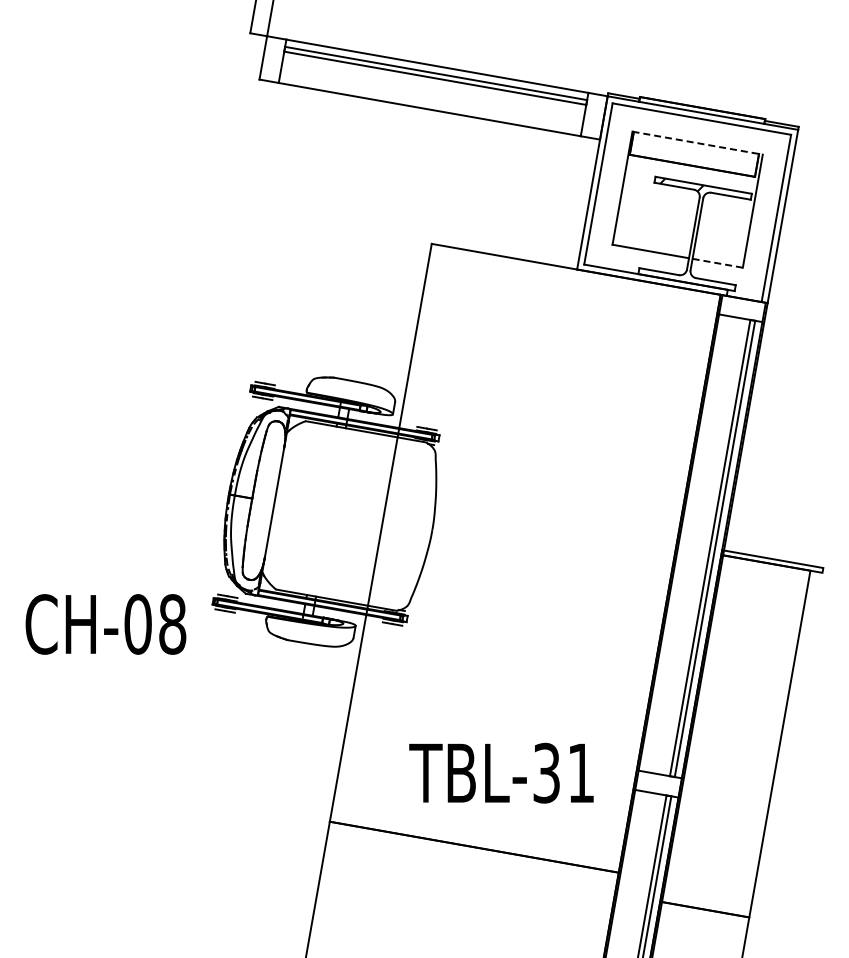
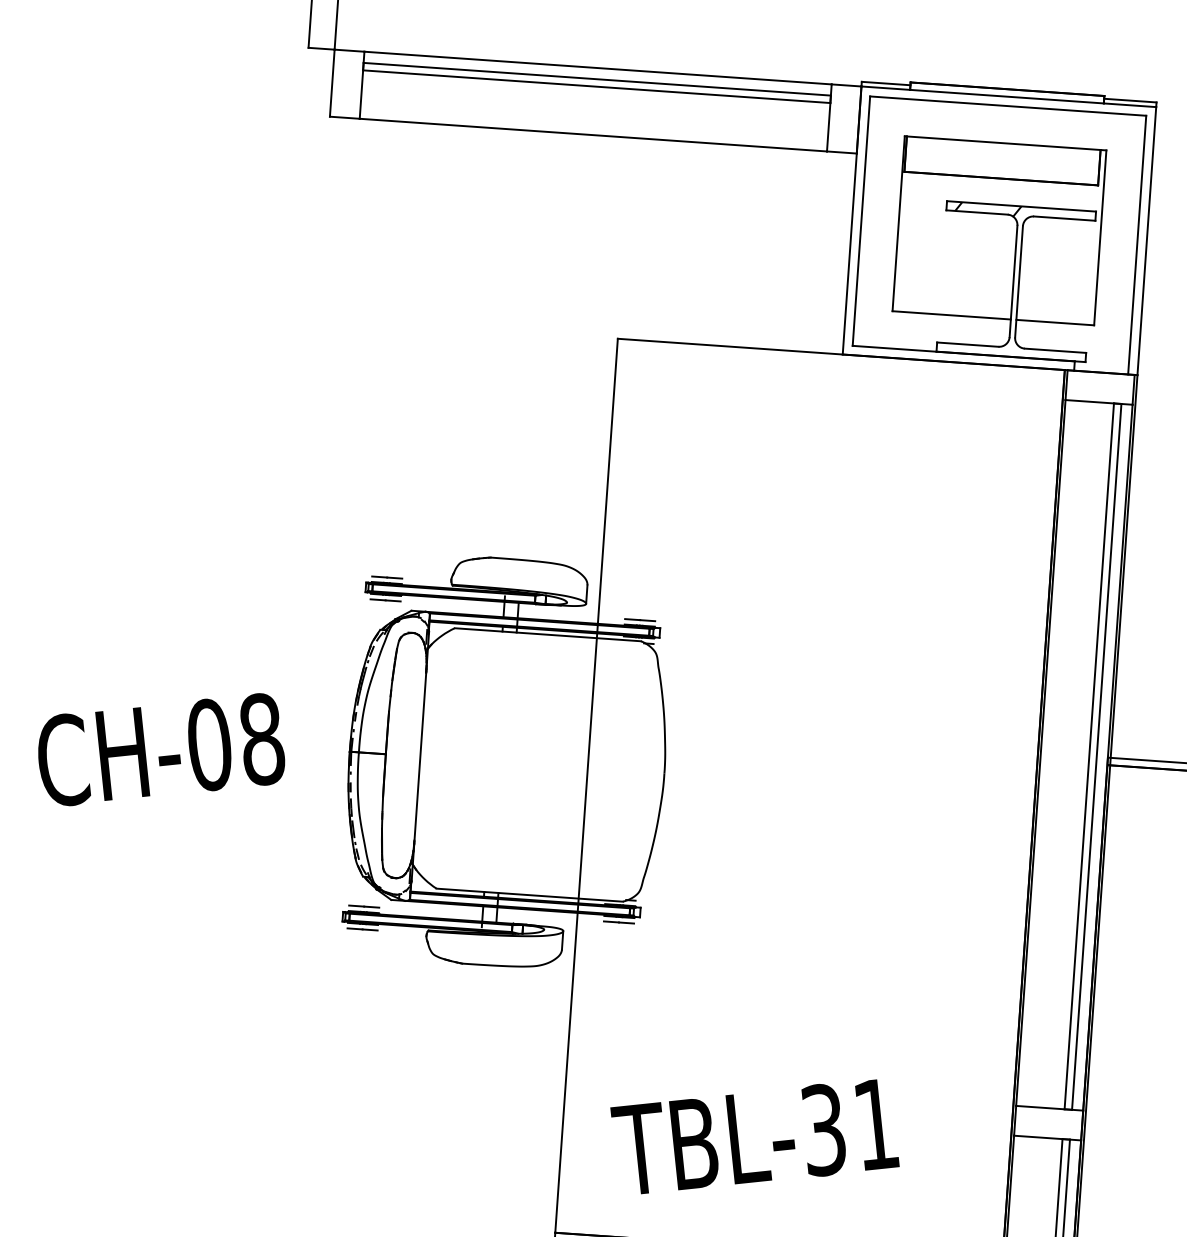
line: (698, 143) -> (1006, 143), dashed -> solid
line: (717, 263) -> (1054, 322), dashed -> solid
text: (105, 624) -> (160, 750), moved
text: (501, 772) -> (754, 1136), moved

